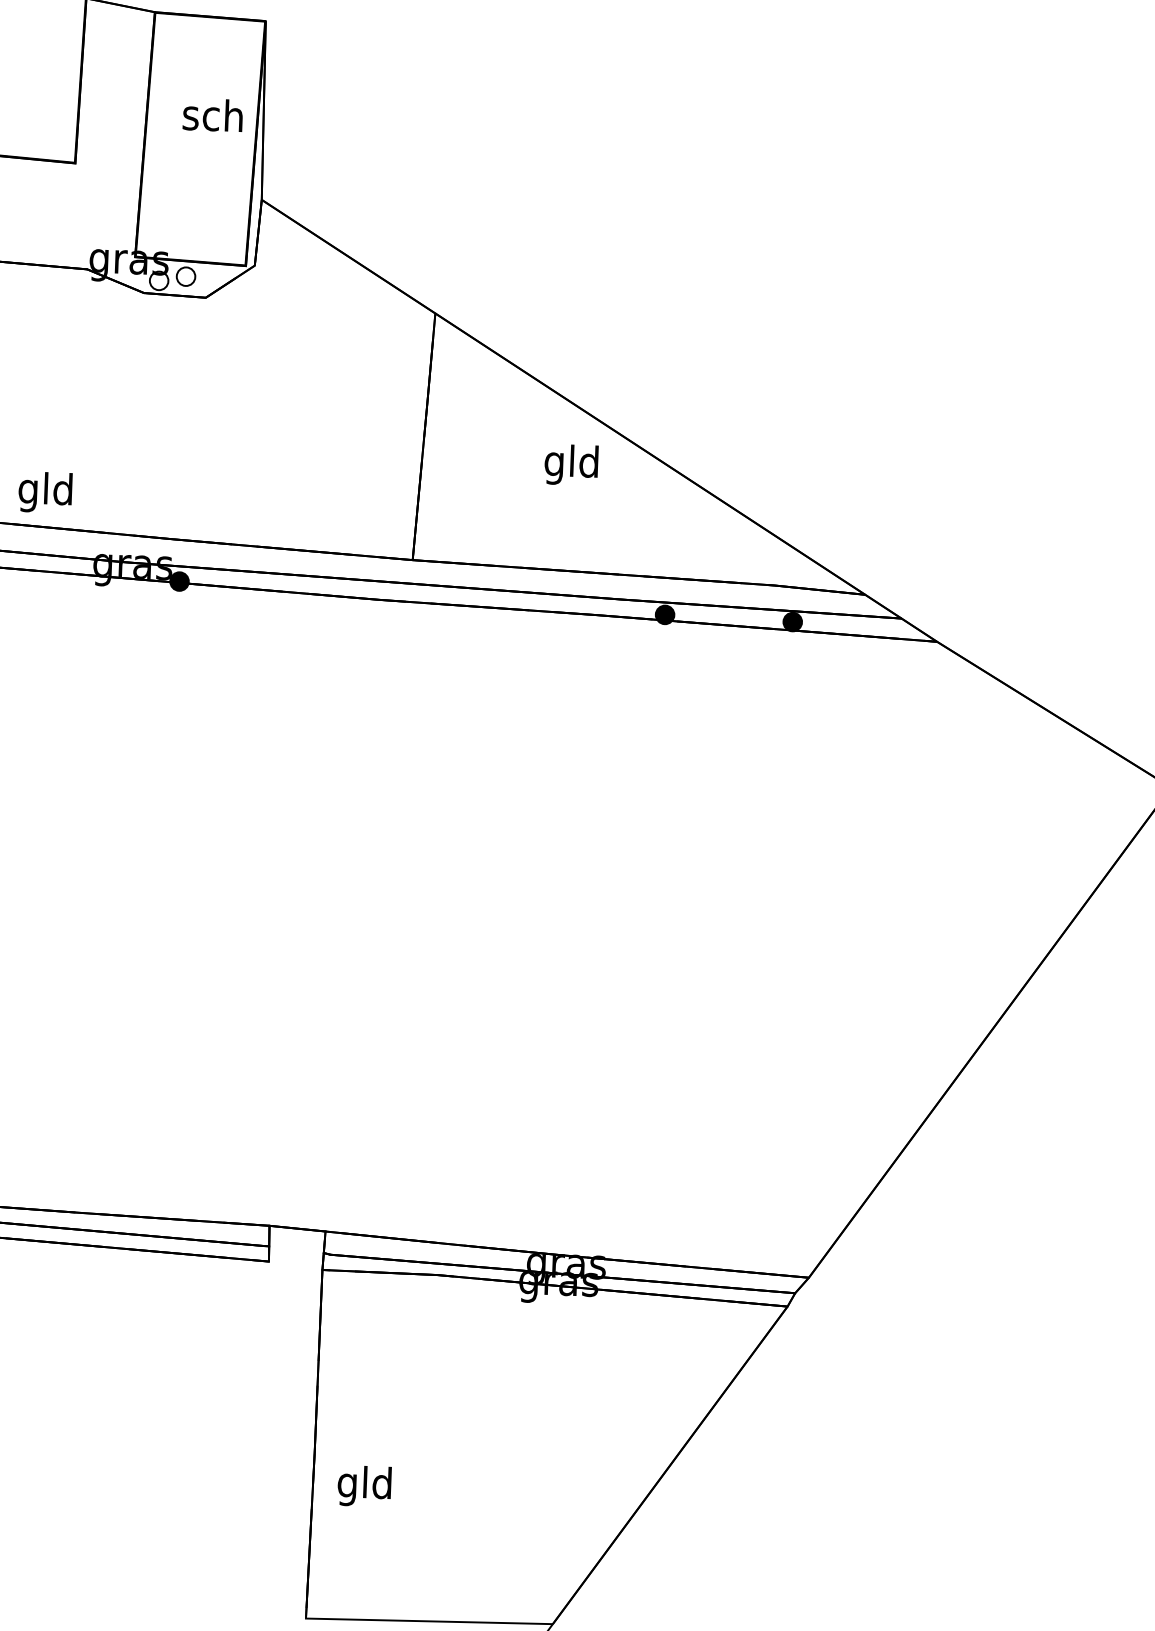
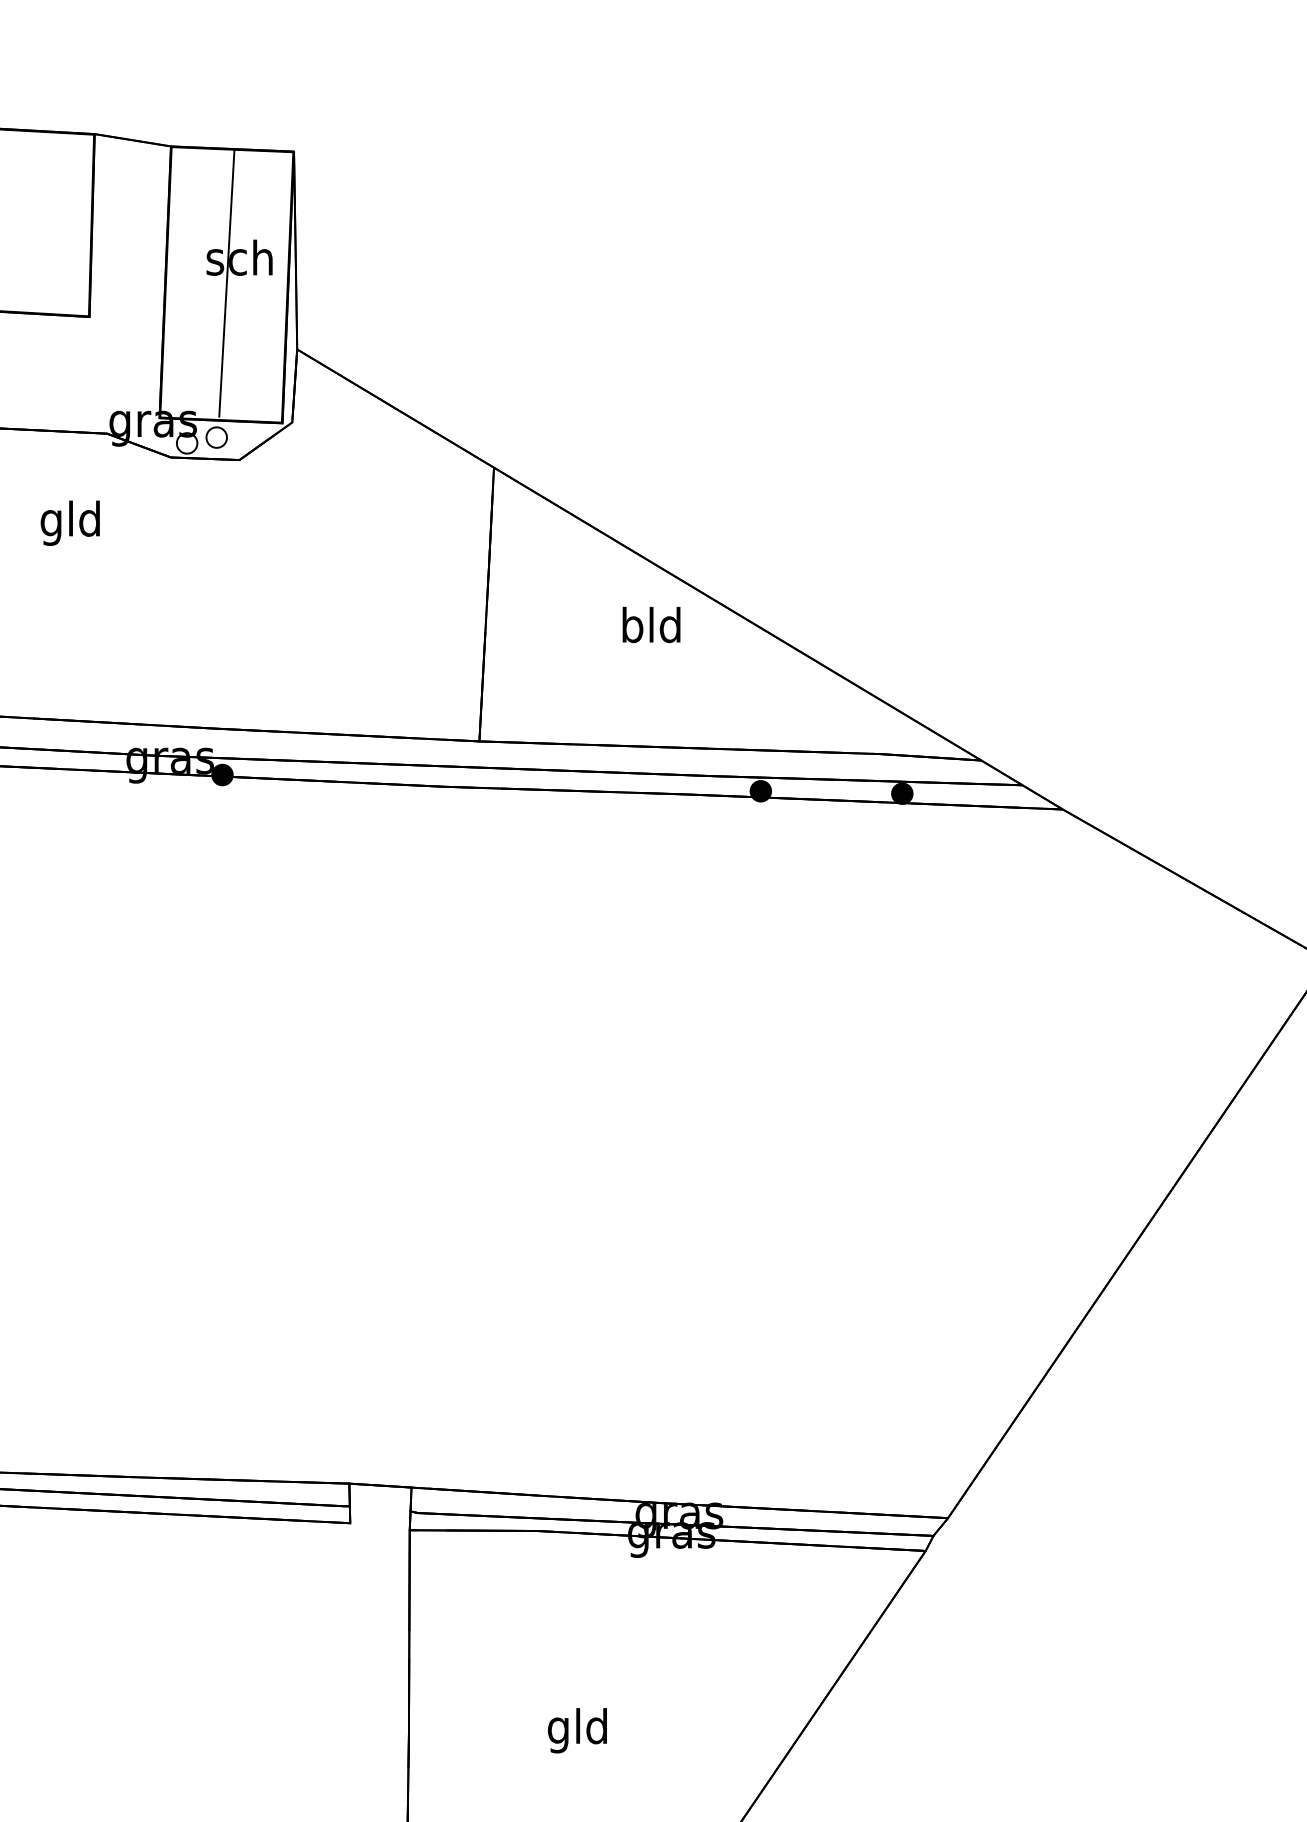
line: (200, 137) -> (226, 283), added
text: (554, 464) -> (632, 629), gld -> bld
text: (44, 491) -> (69, 522), moved
text: (363, 1486) -> (576, 1730), moved

